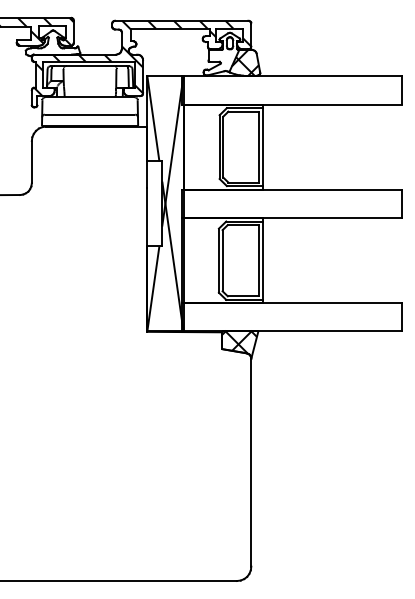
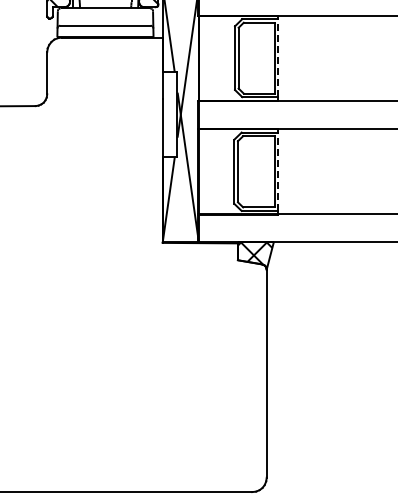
line: (263, 147) -> (278, 58), solid -> dashed
line: (263, 260) -> (278, 171), solid -> dashed

